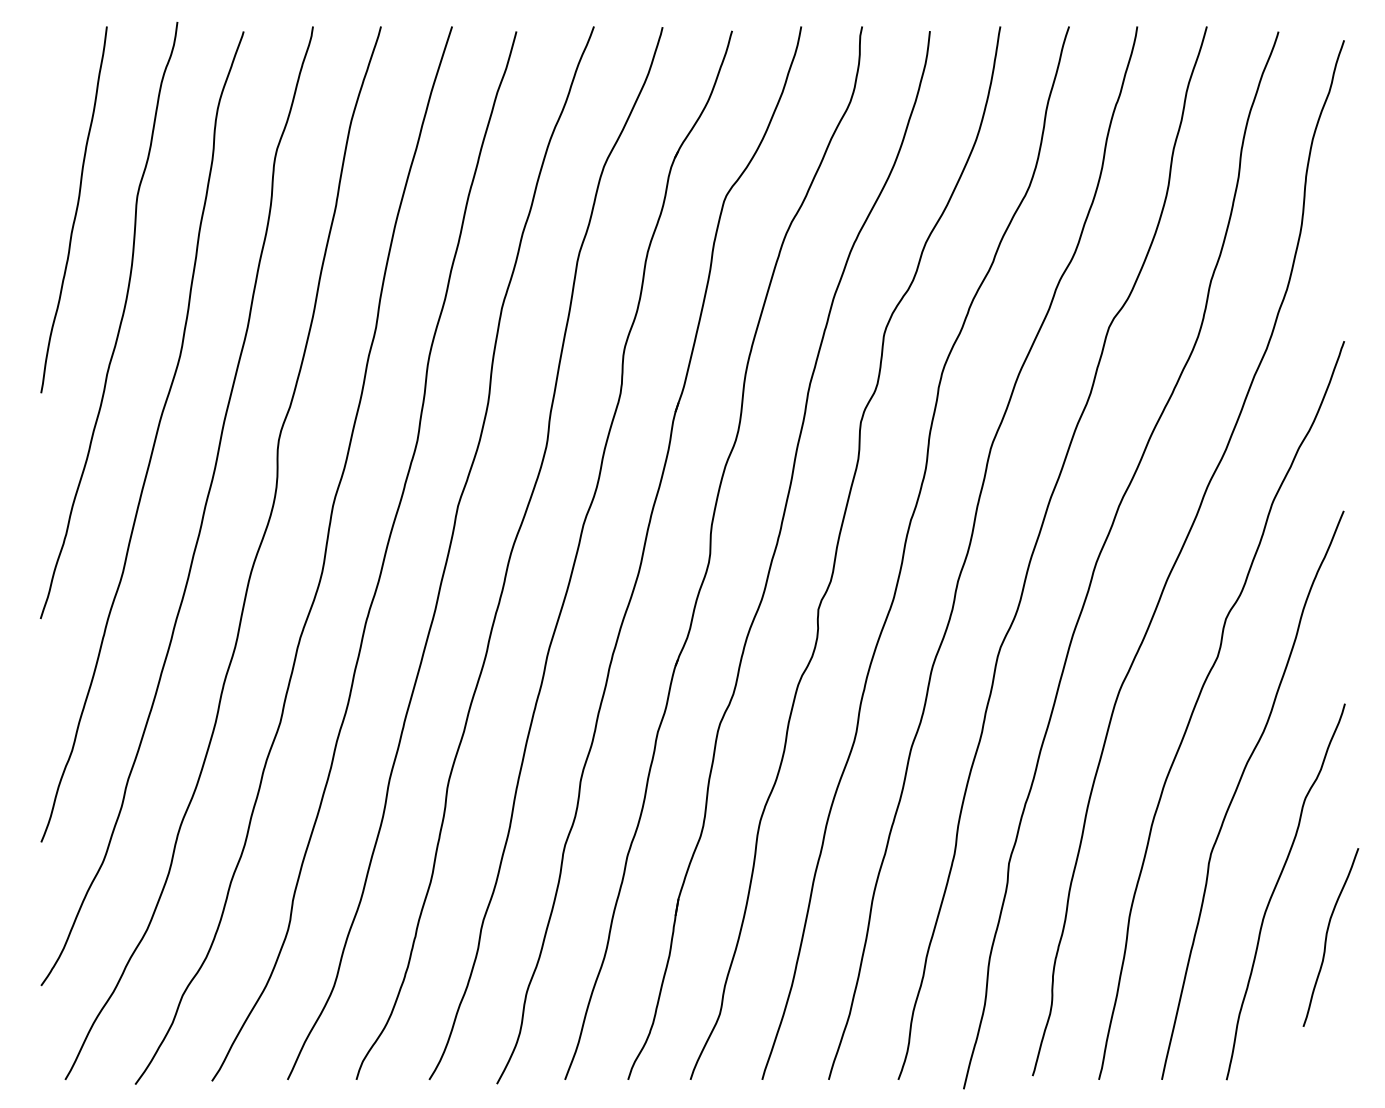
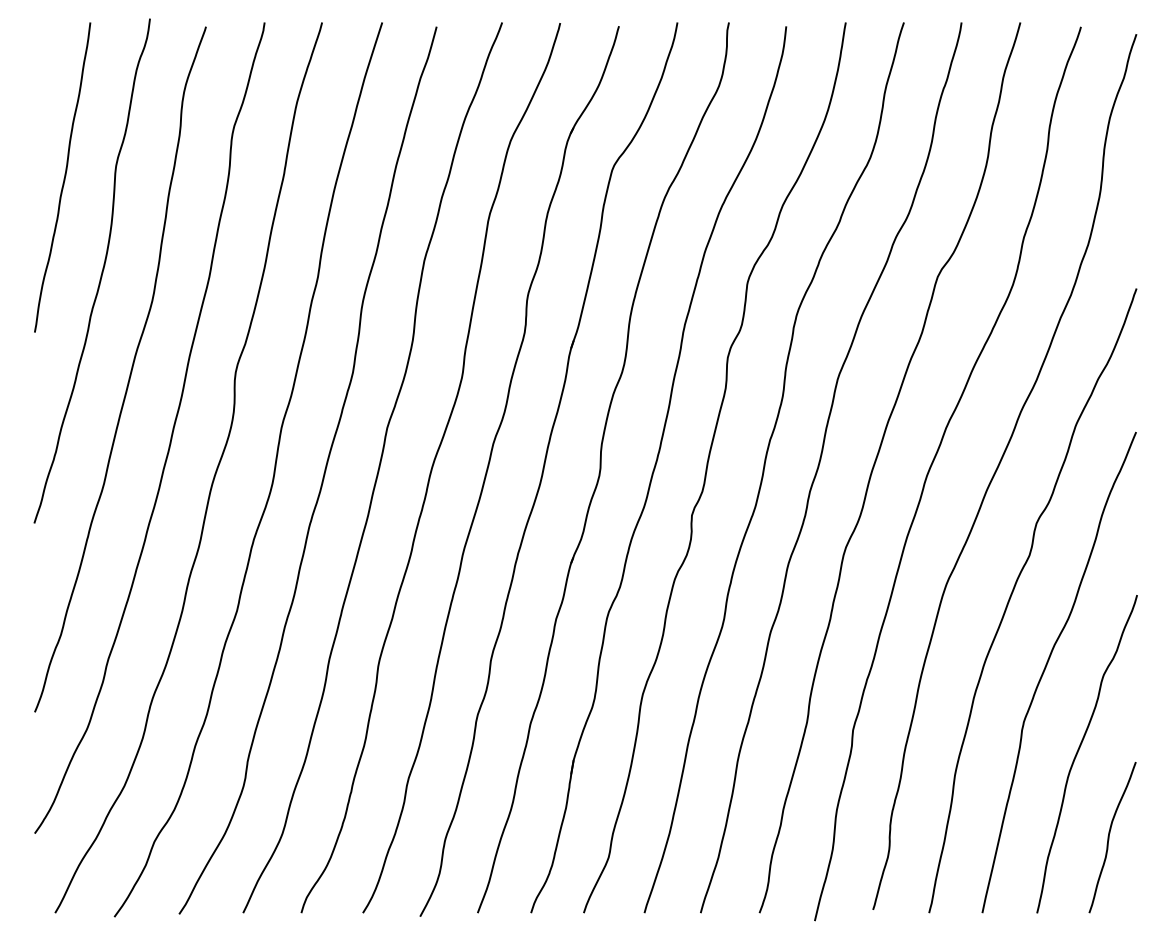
curve: (1327, 937) -> (1109, 837), moved

